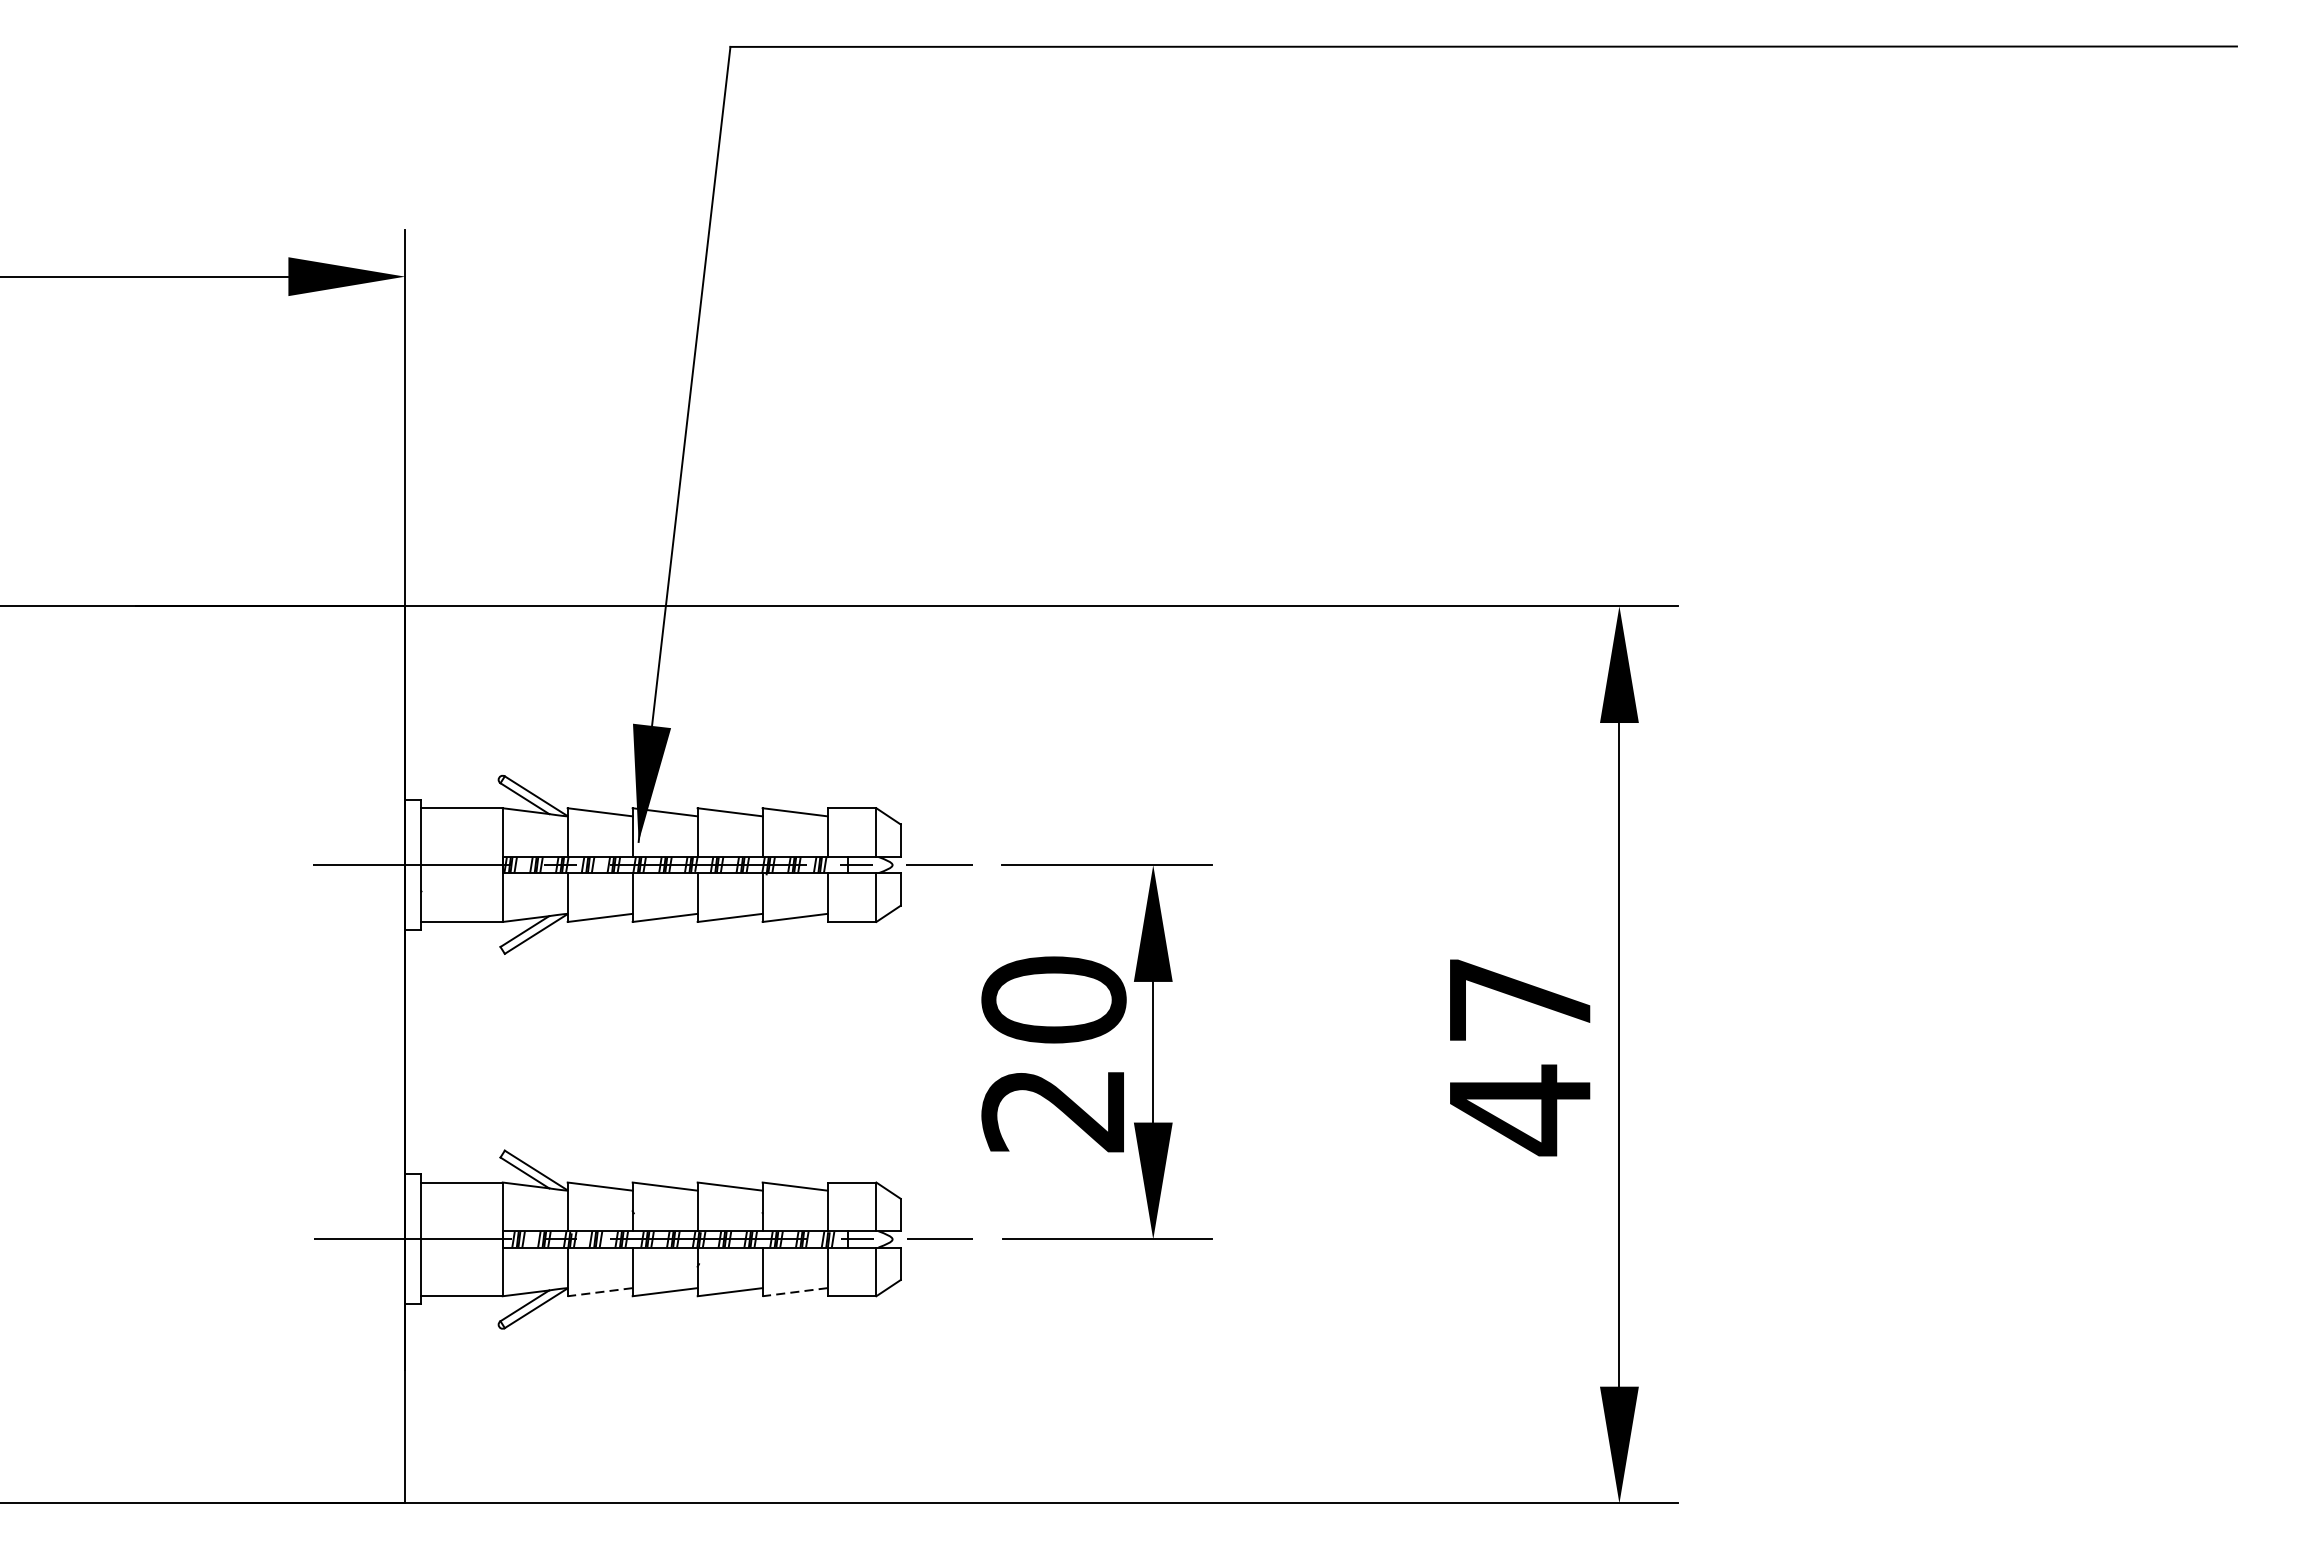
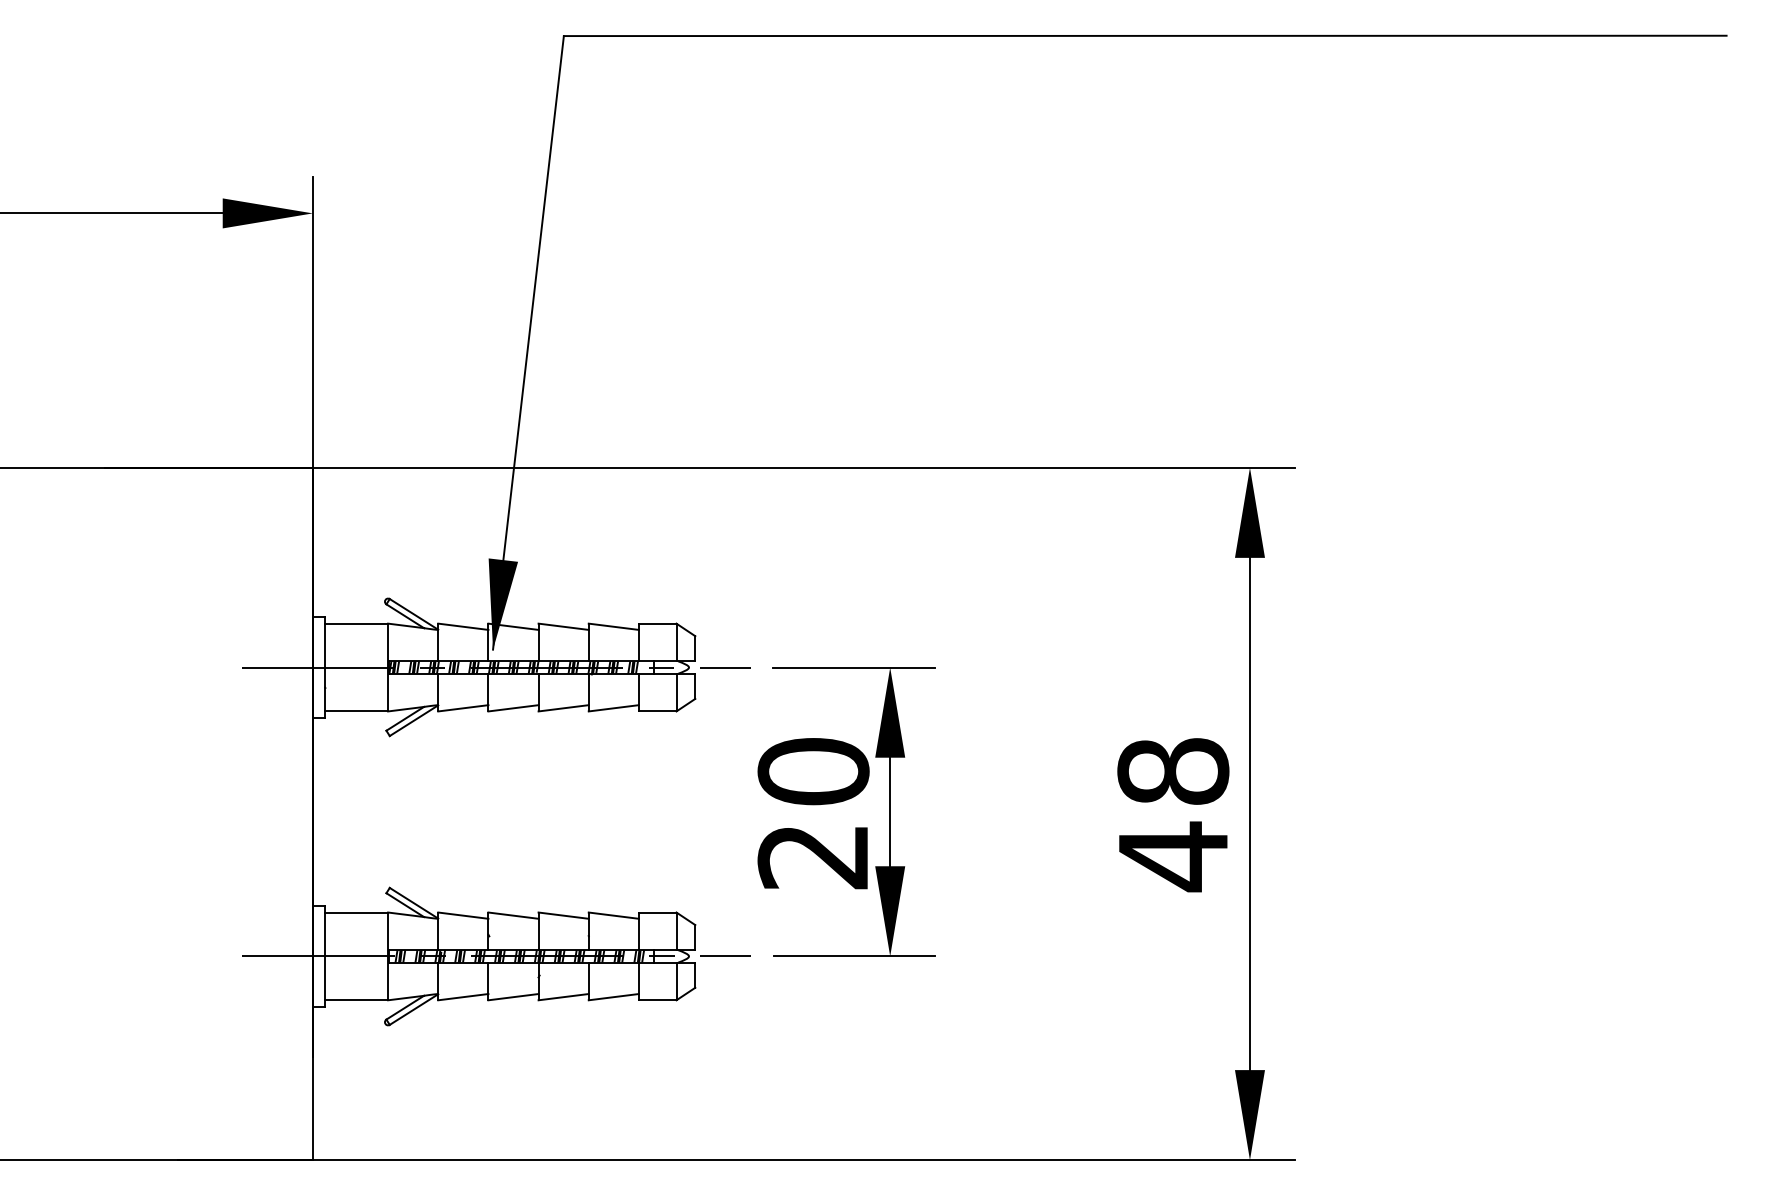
text: (1520, 999) -> (1173, 771), 47 -> 48
line: (599, 1292) -> (462, 997), dashed -> solid
line: (794, 1292) -> (613, 997), dashed -> solid

